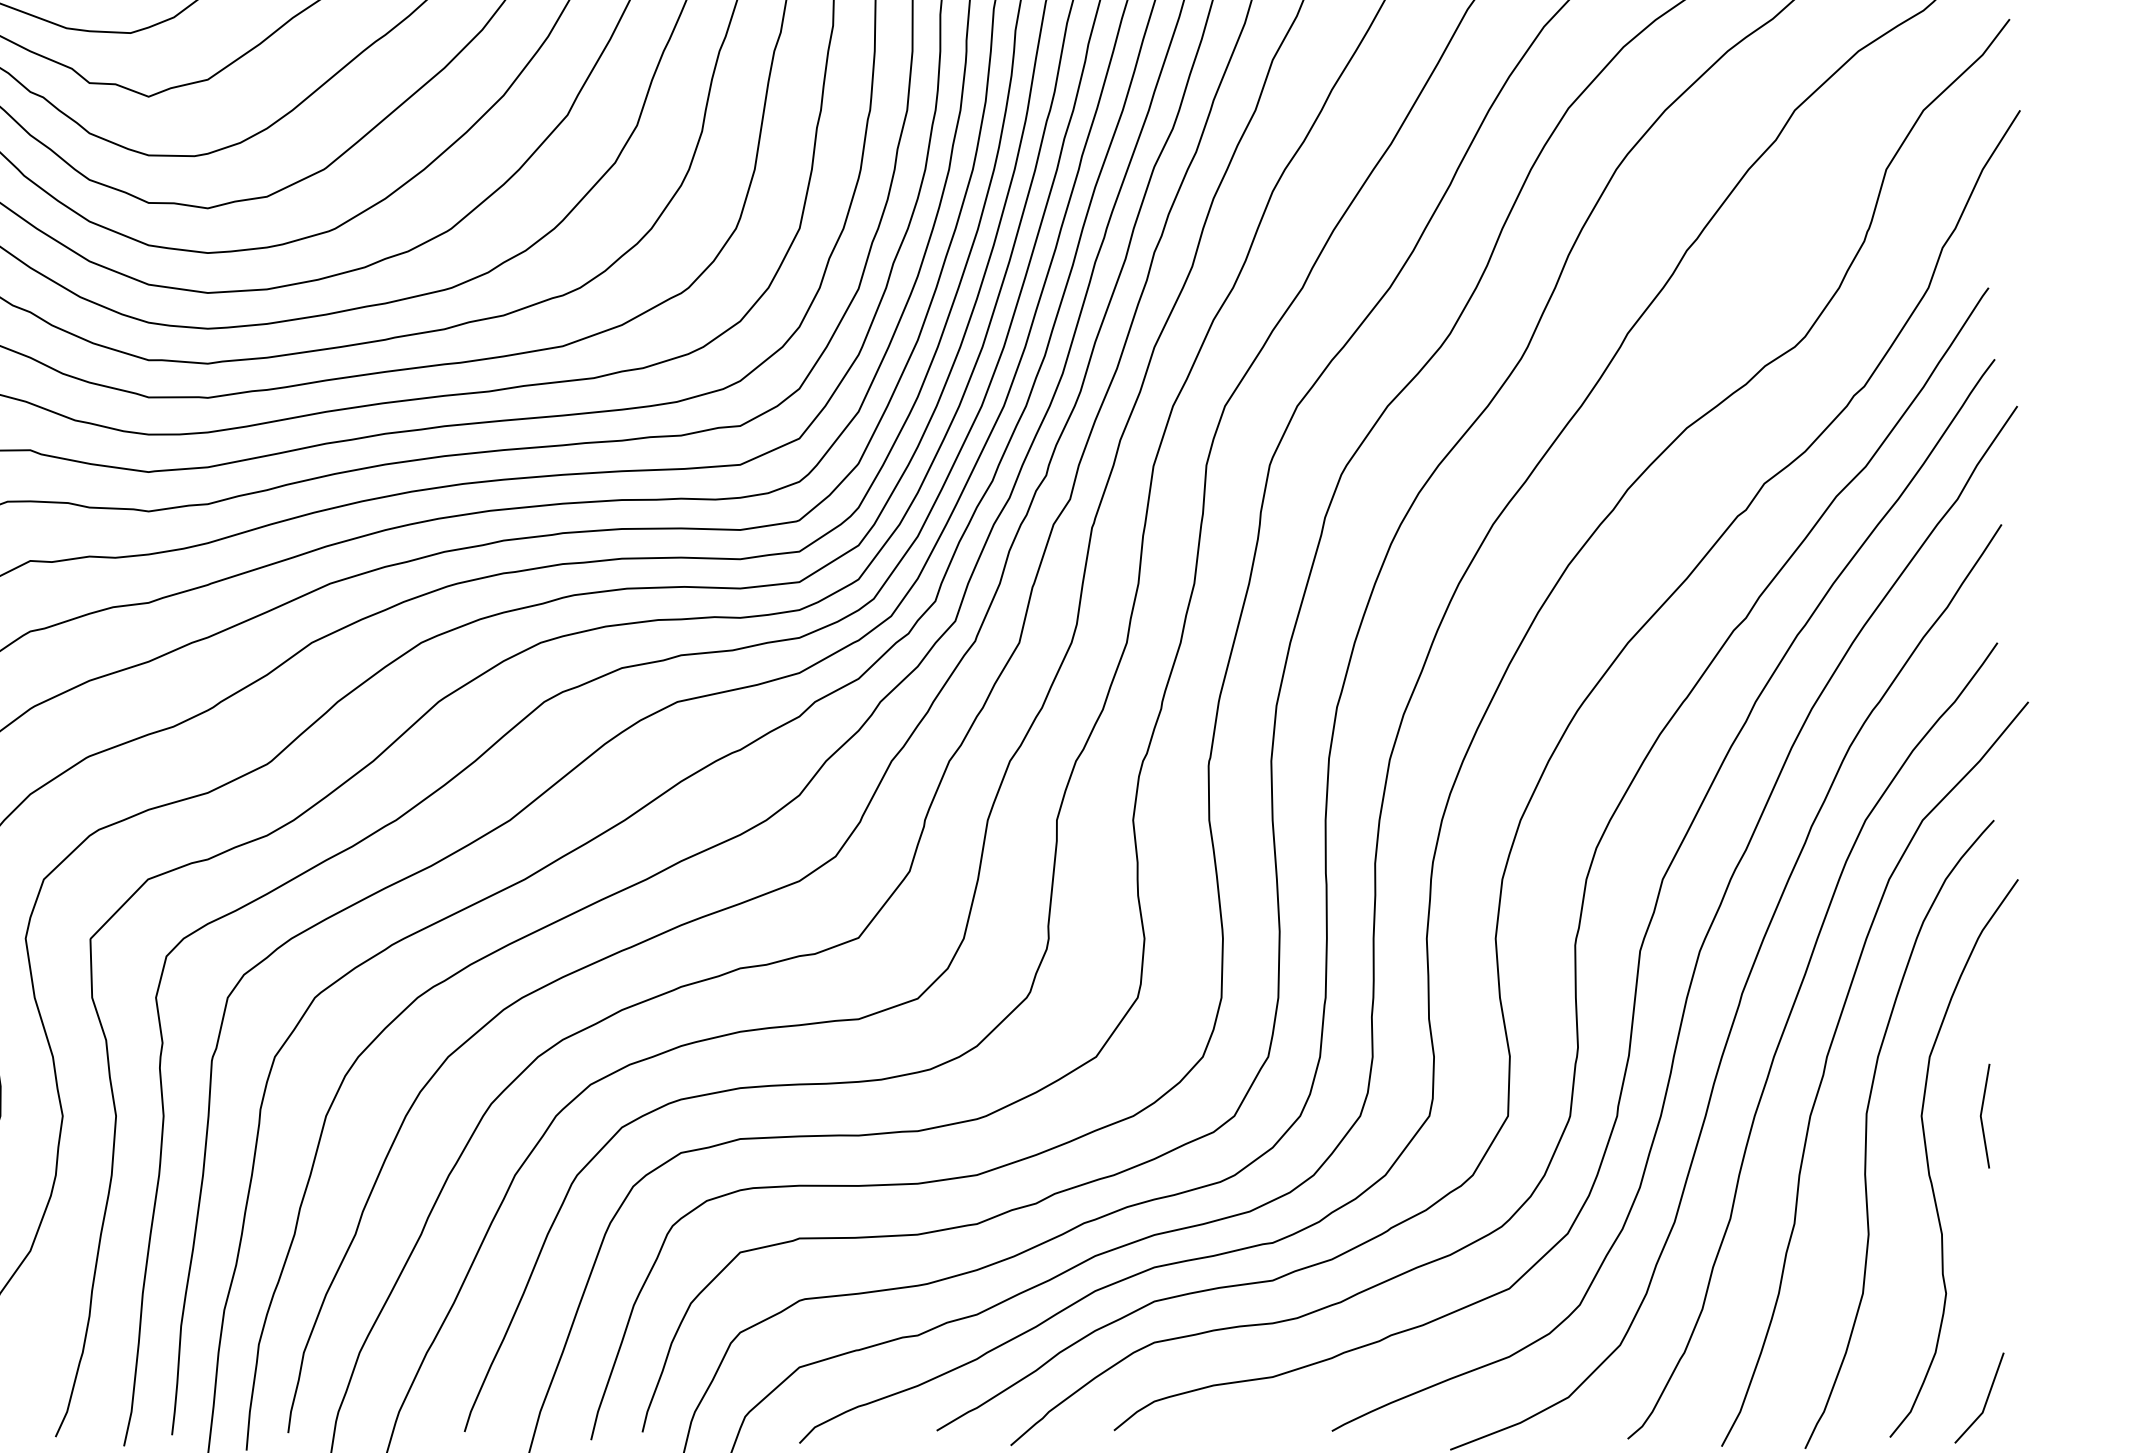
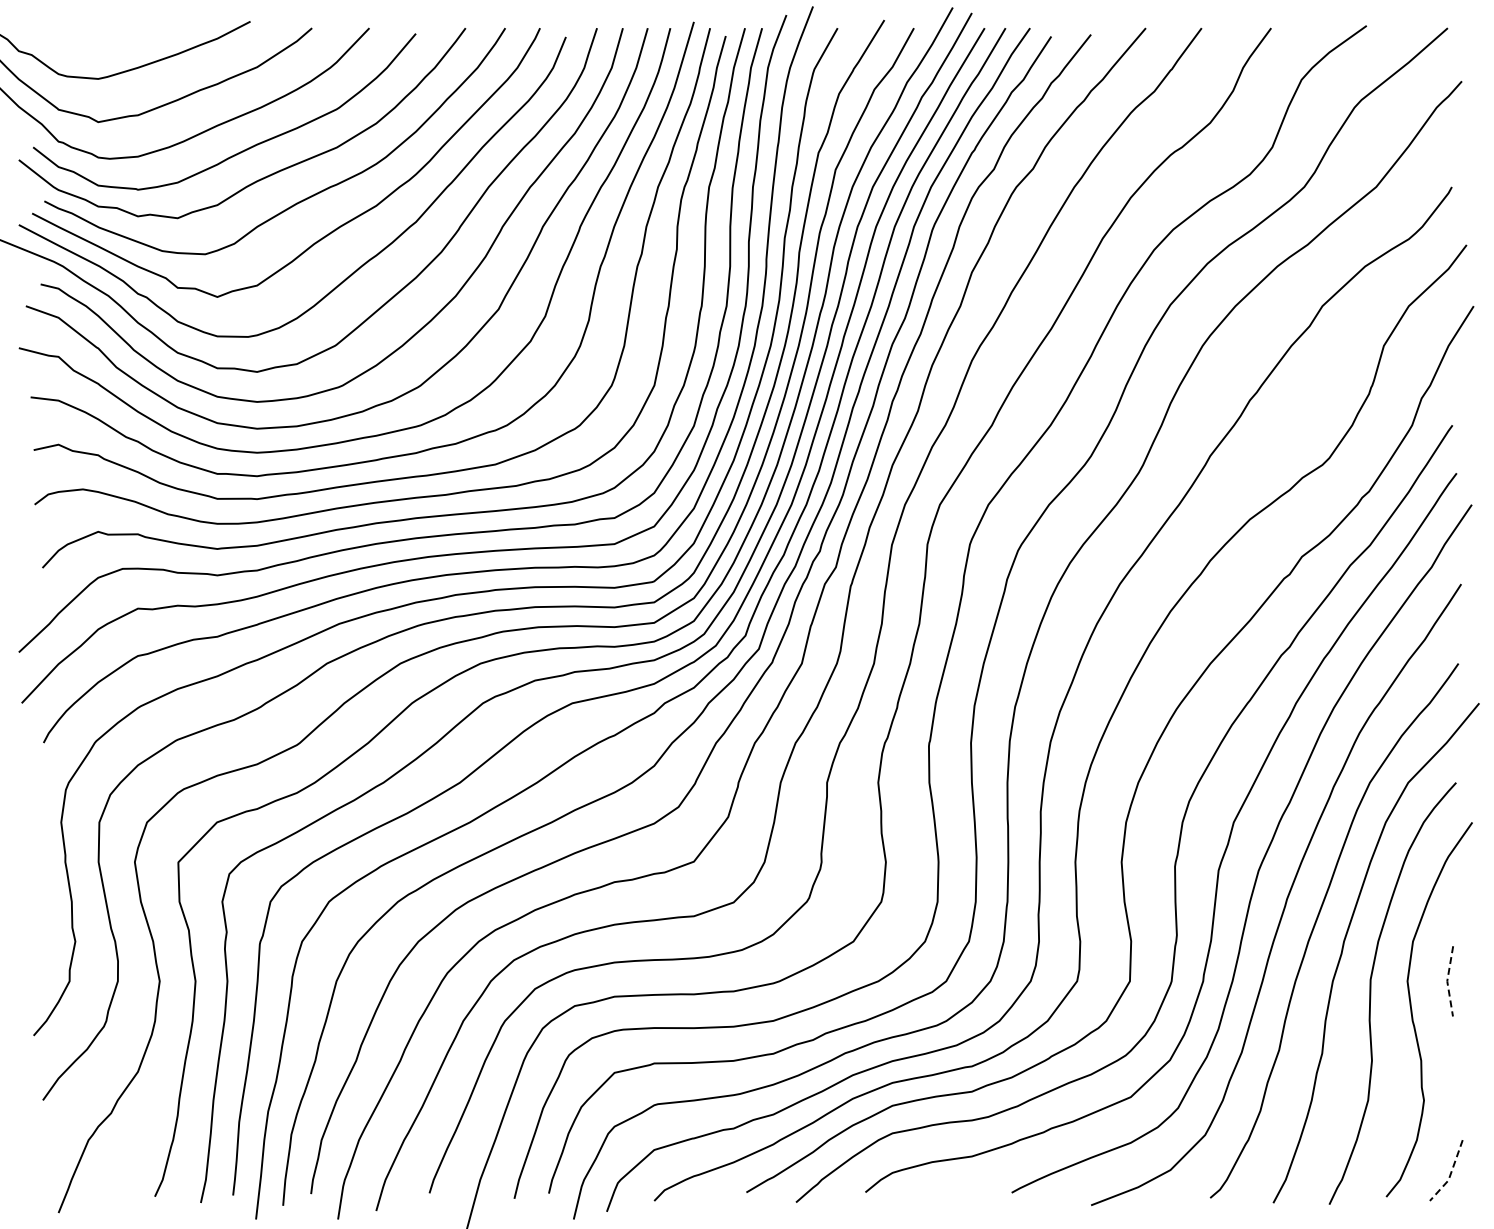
line: (1981, 1116) -> (1447, 981), solid -> dashed
line: (1985, 1402) -> (1450, 1173), solid -> dashed

